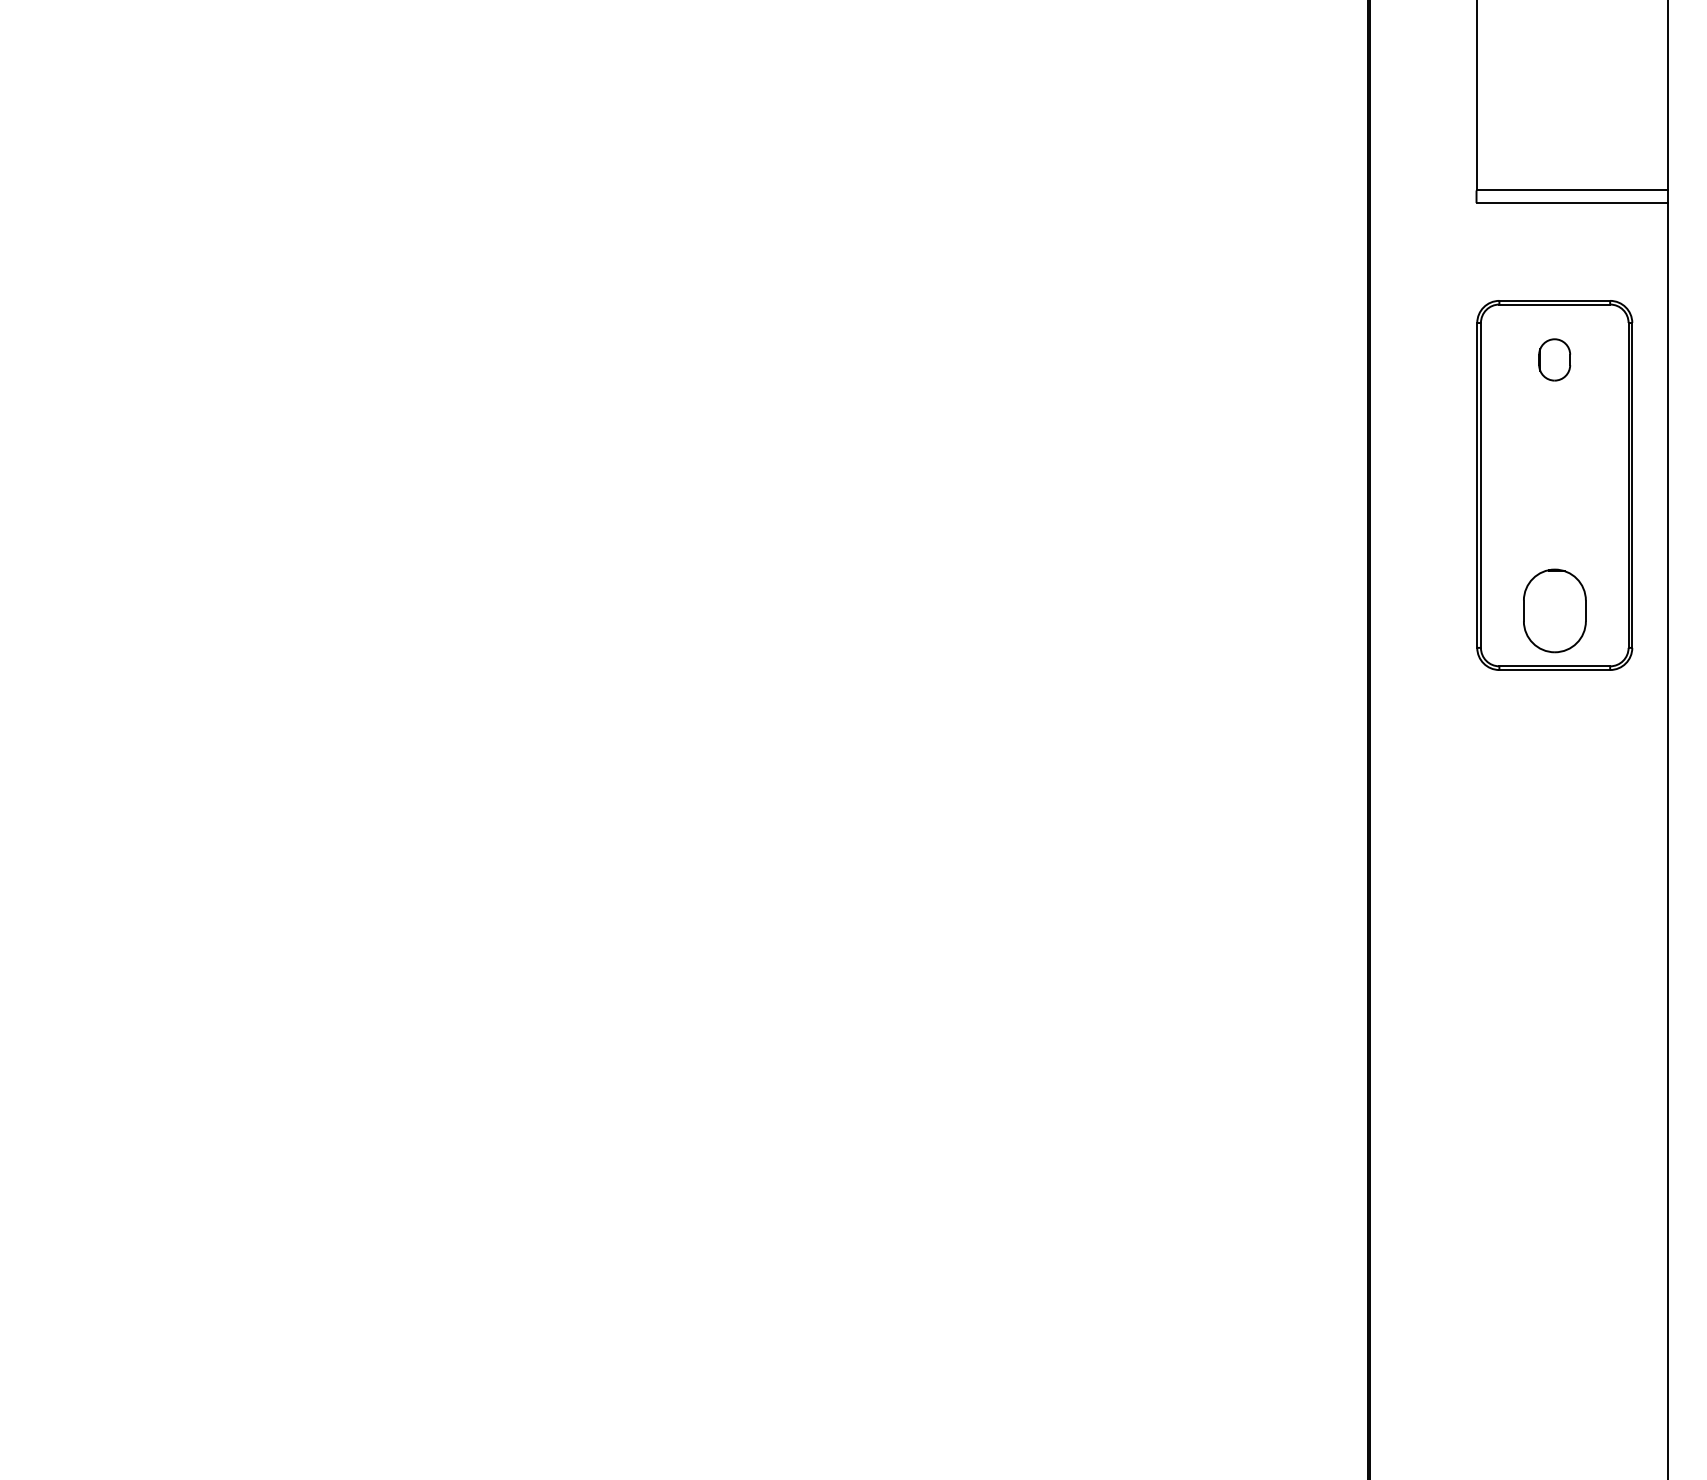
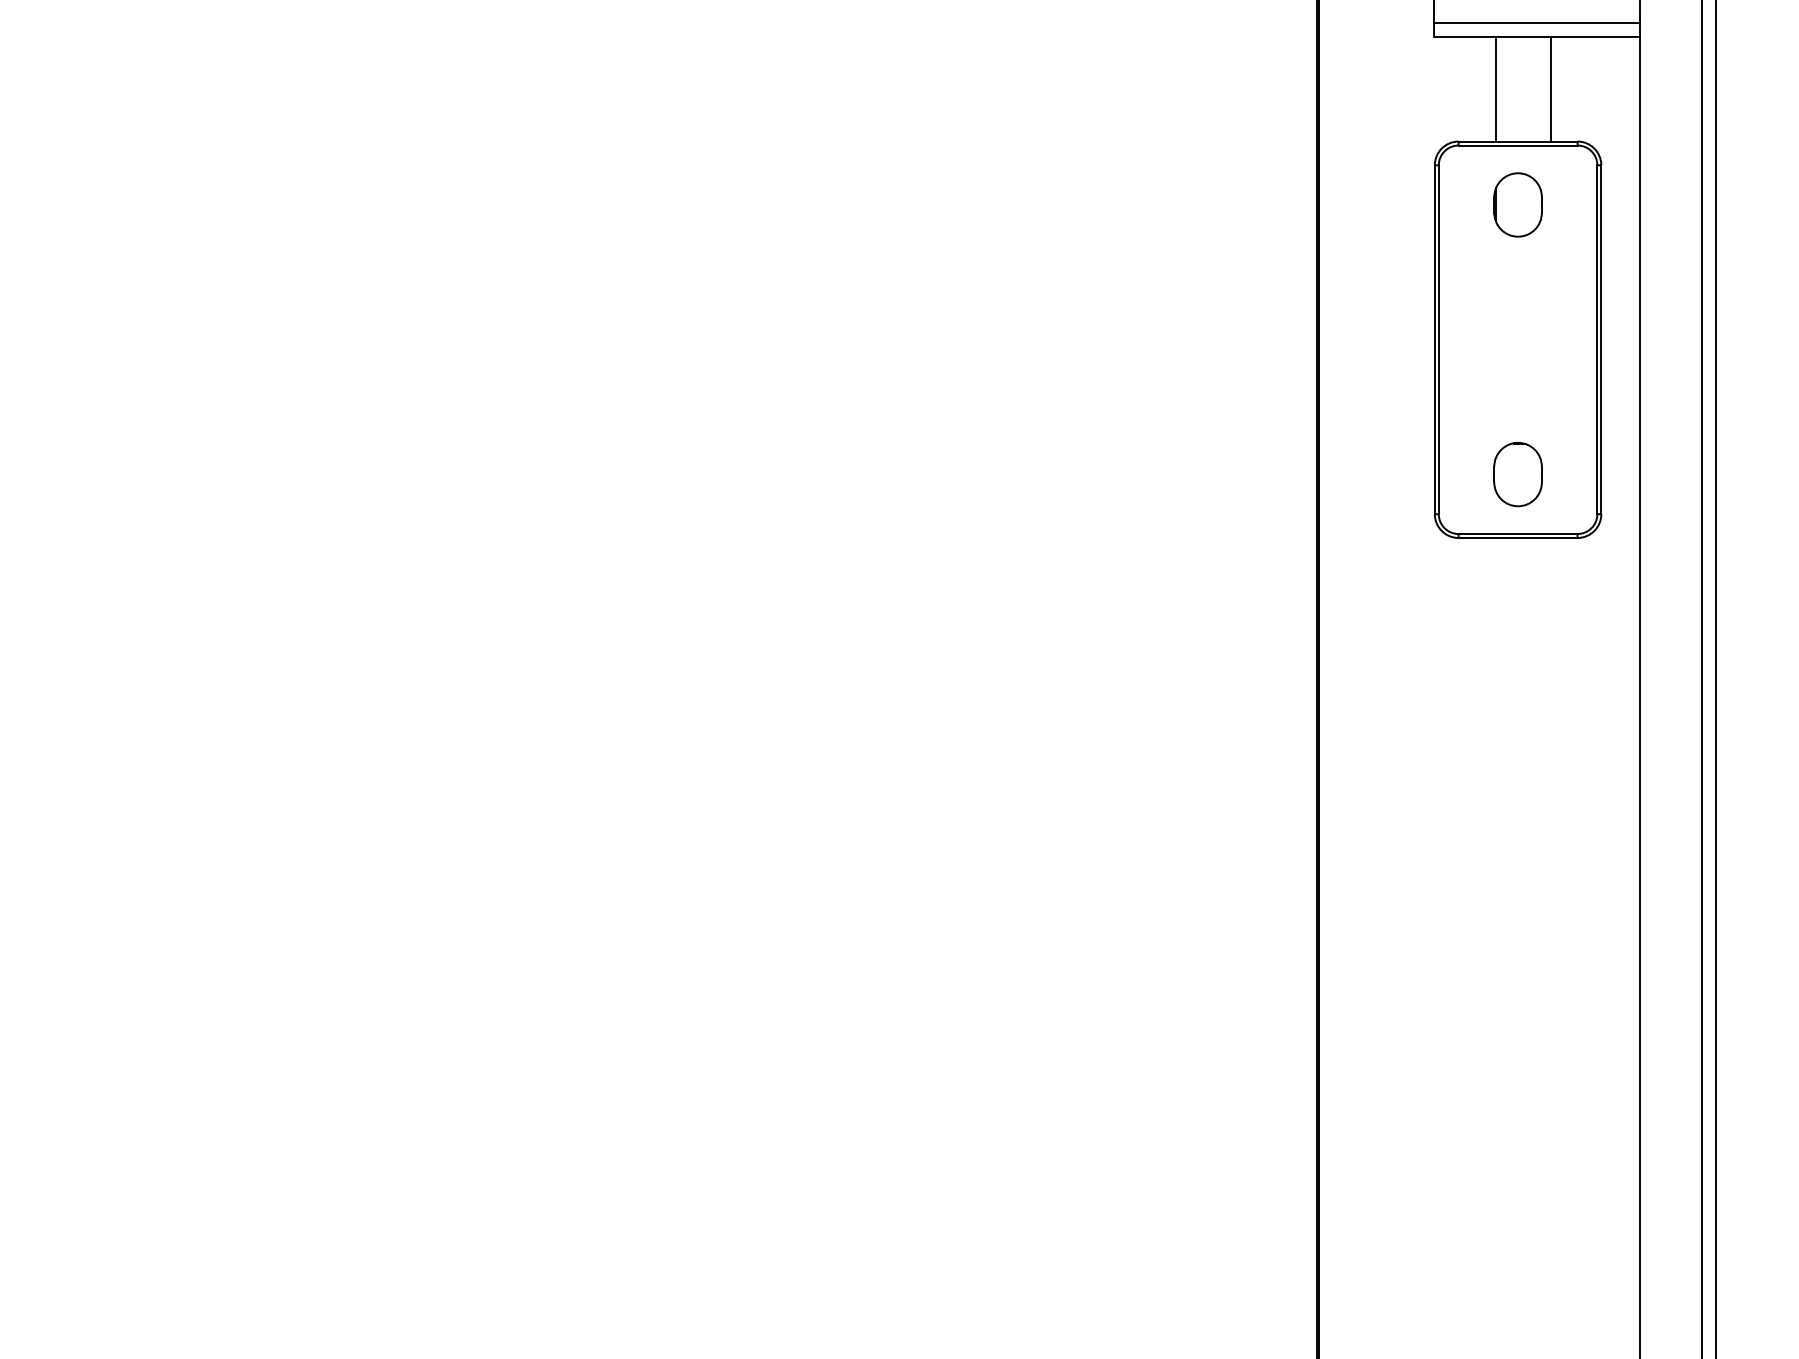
line: (1534, 251) -> (1496, 88), added
line: (1585, 251) -> (1551, 88), added
part: (1554, 359) -> (1517, 204), size x1.43
part: (1554, 610) -> (1517, 474), size x0.71

